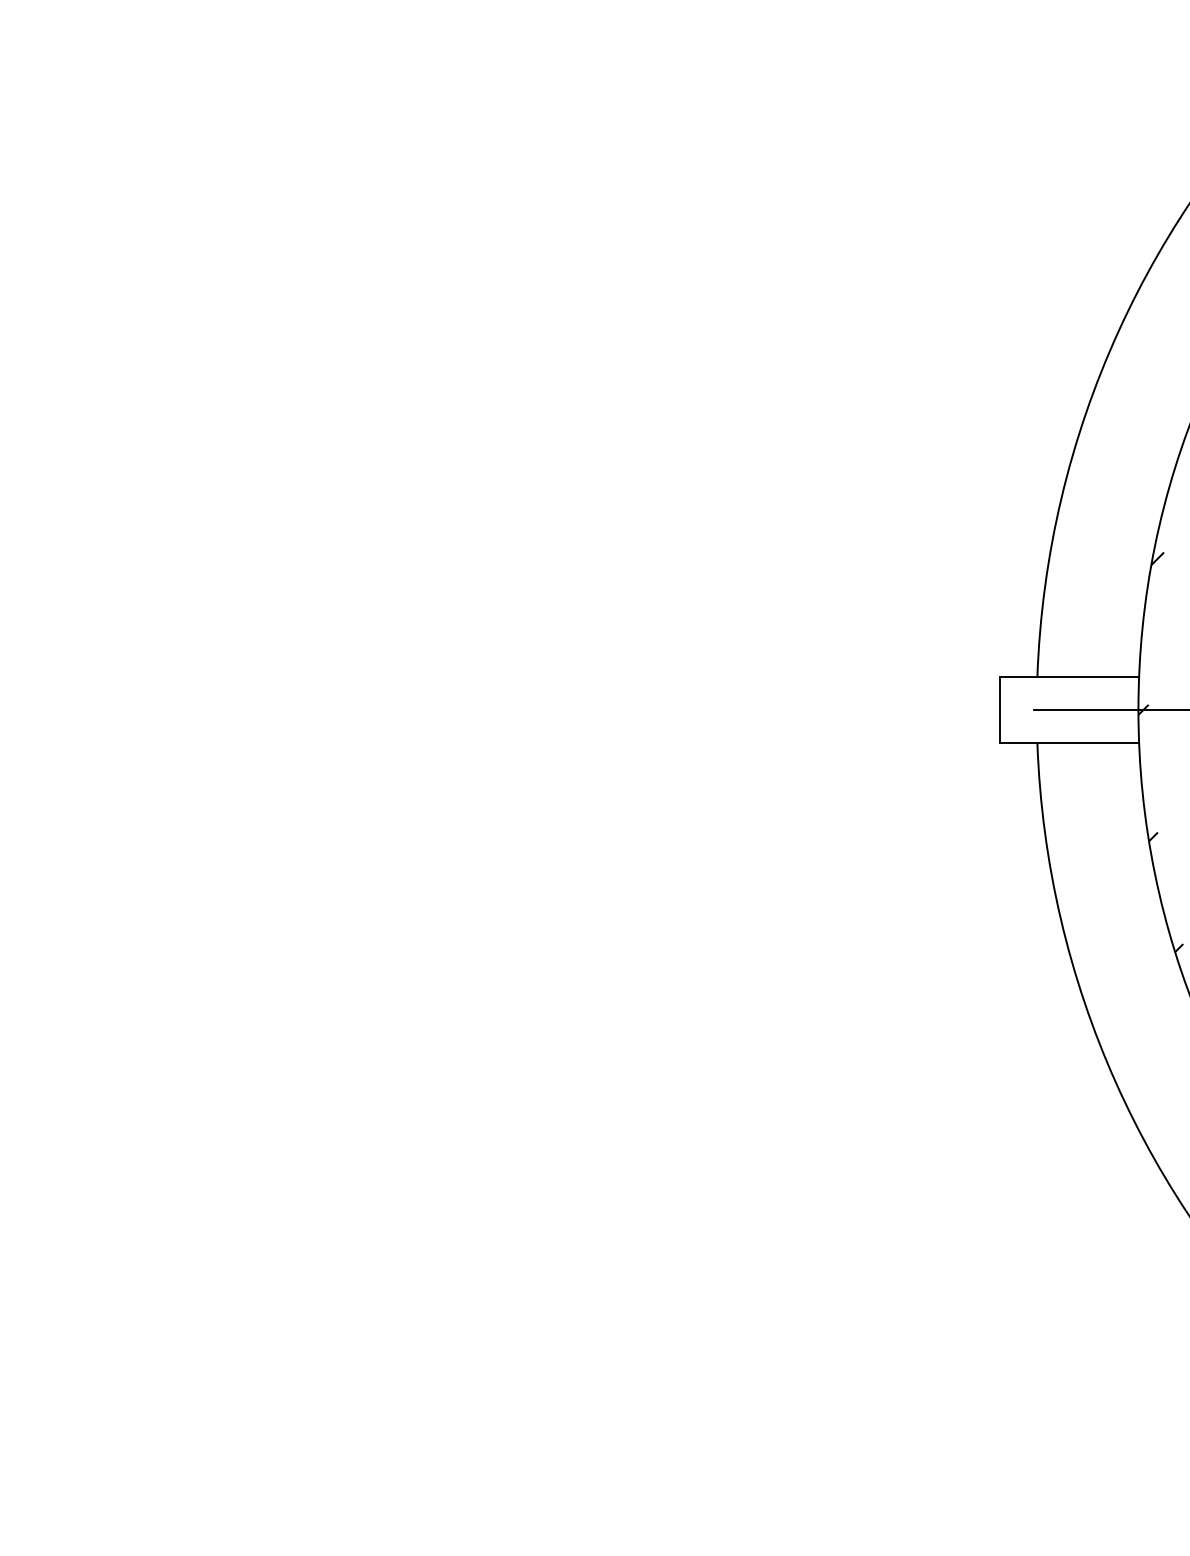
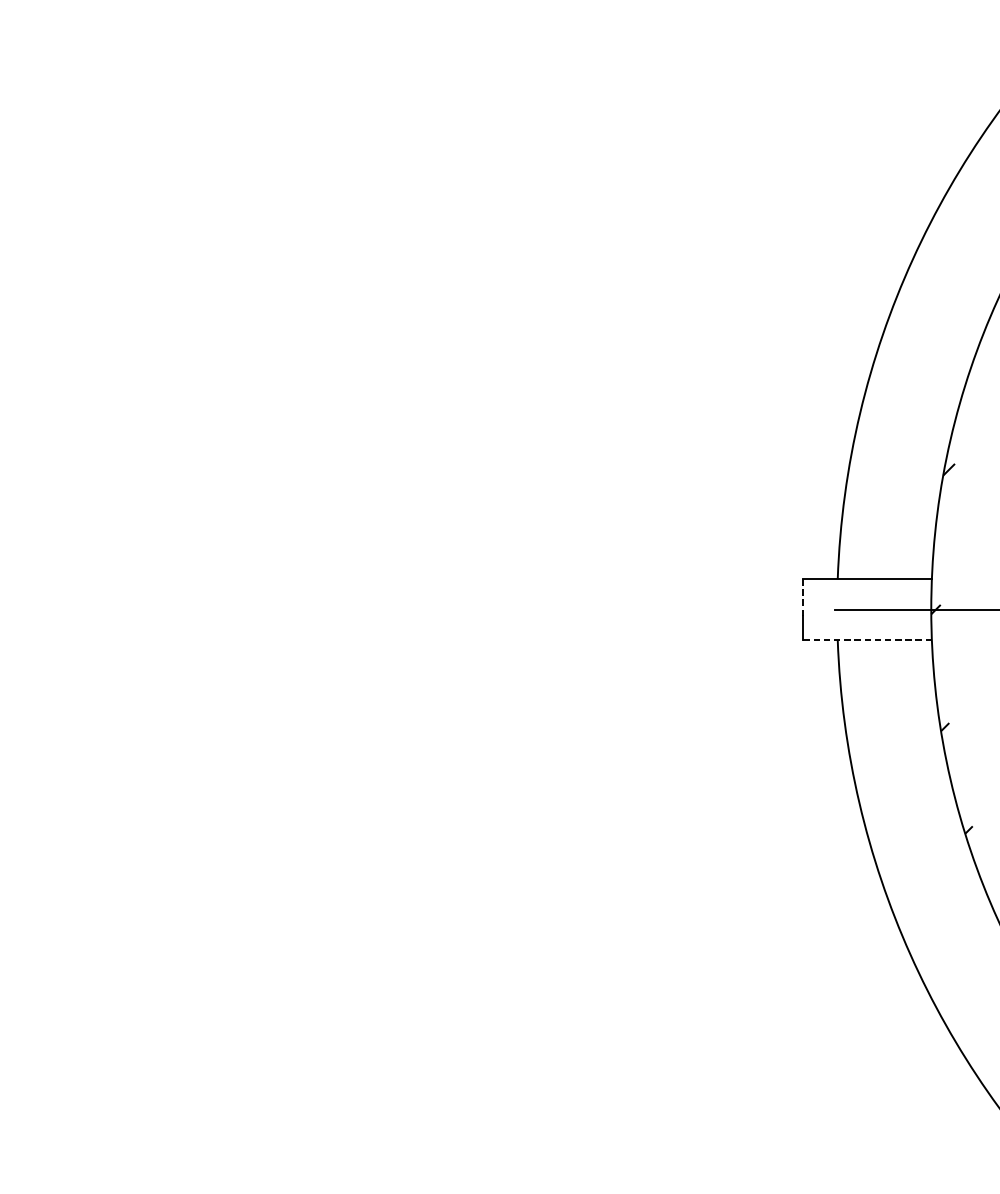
line: (1000, 696) -> (803, 597), solid -> dashed
line: (1070, 743) -> (868, 640), solid -> dashed

